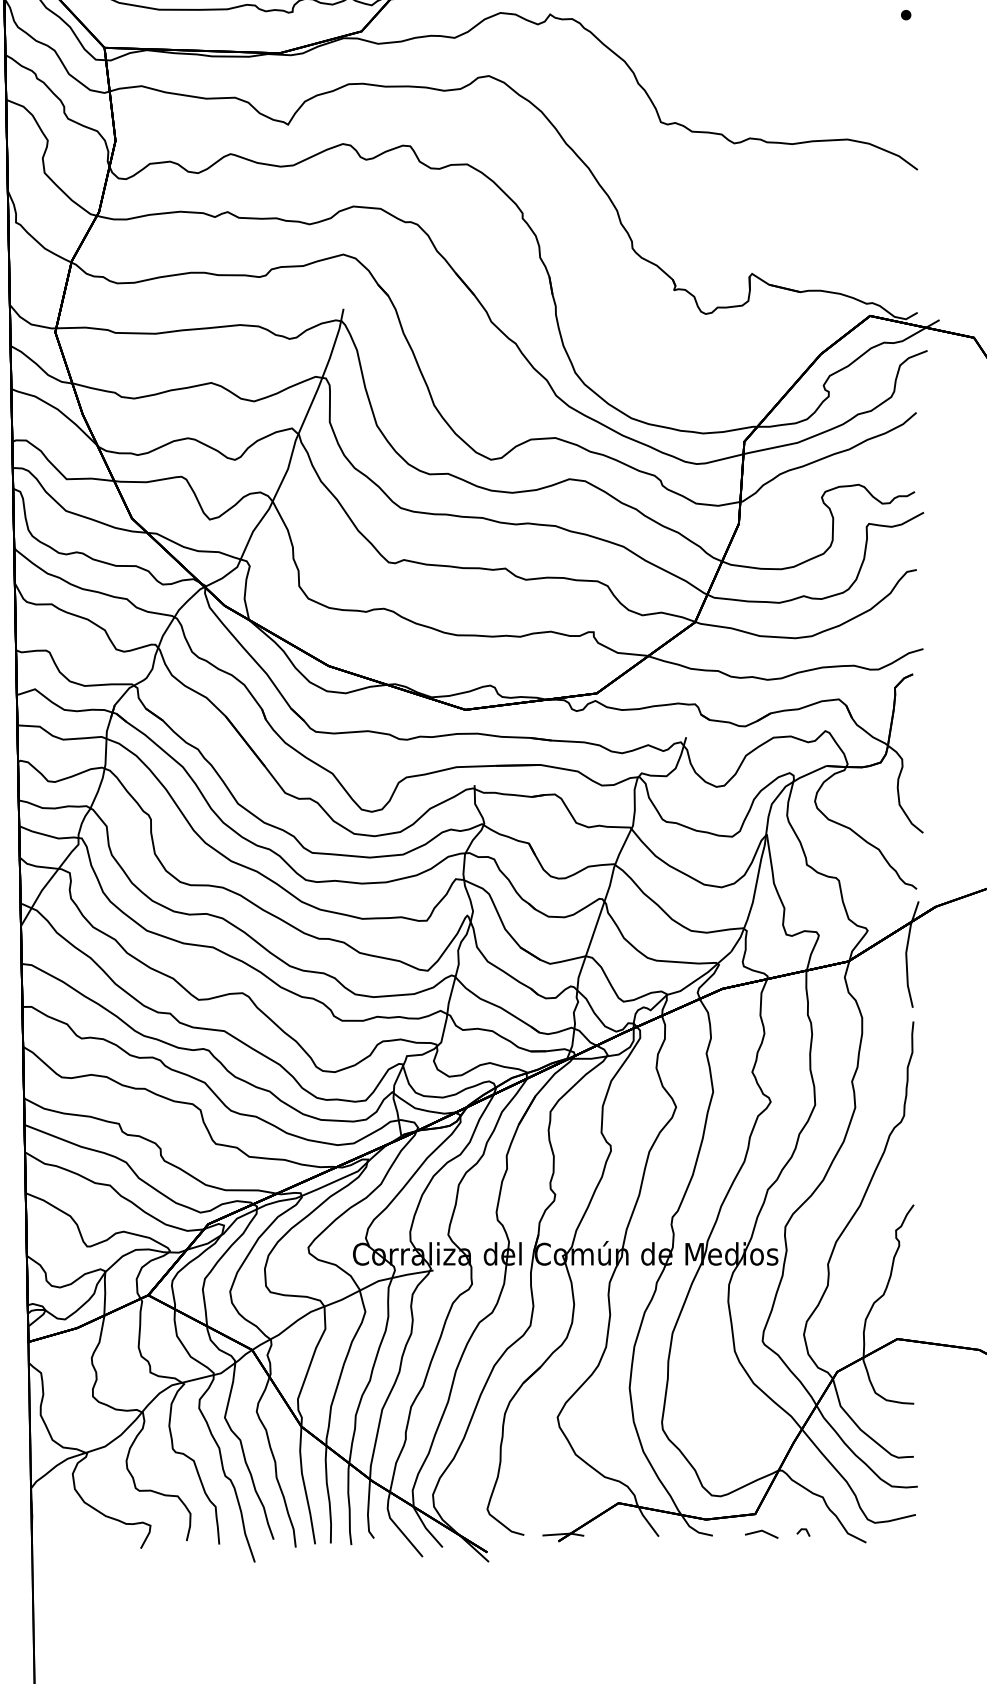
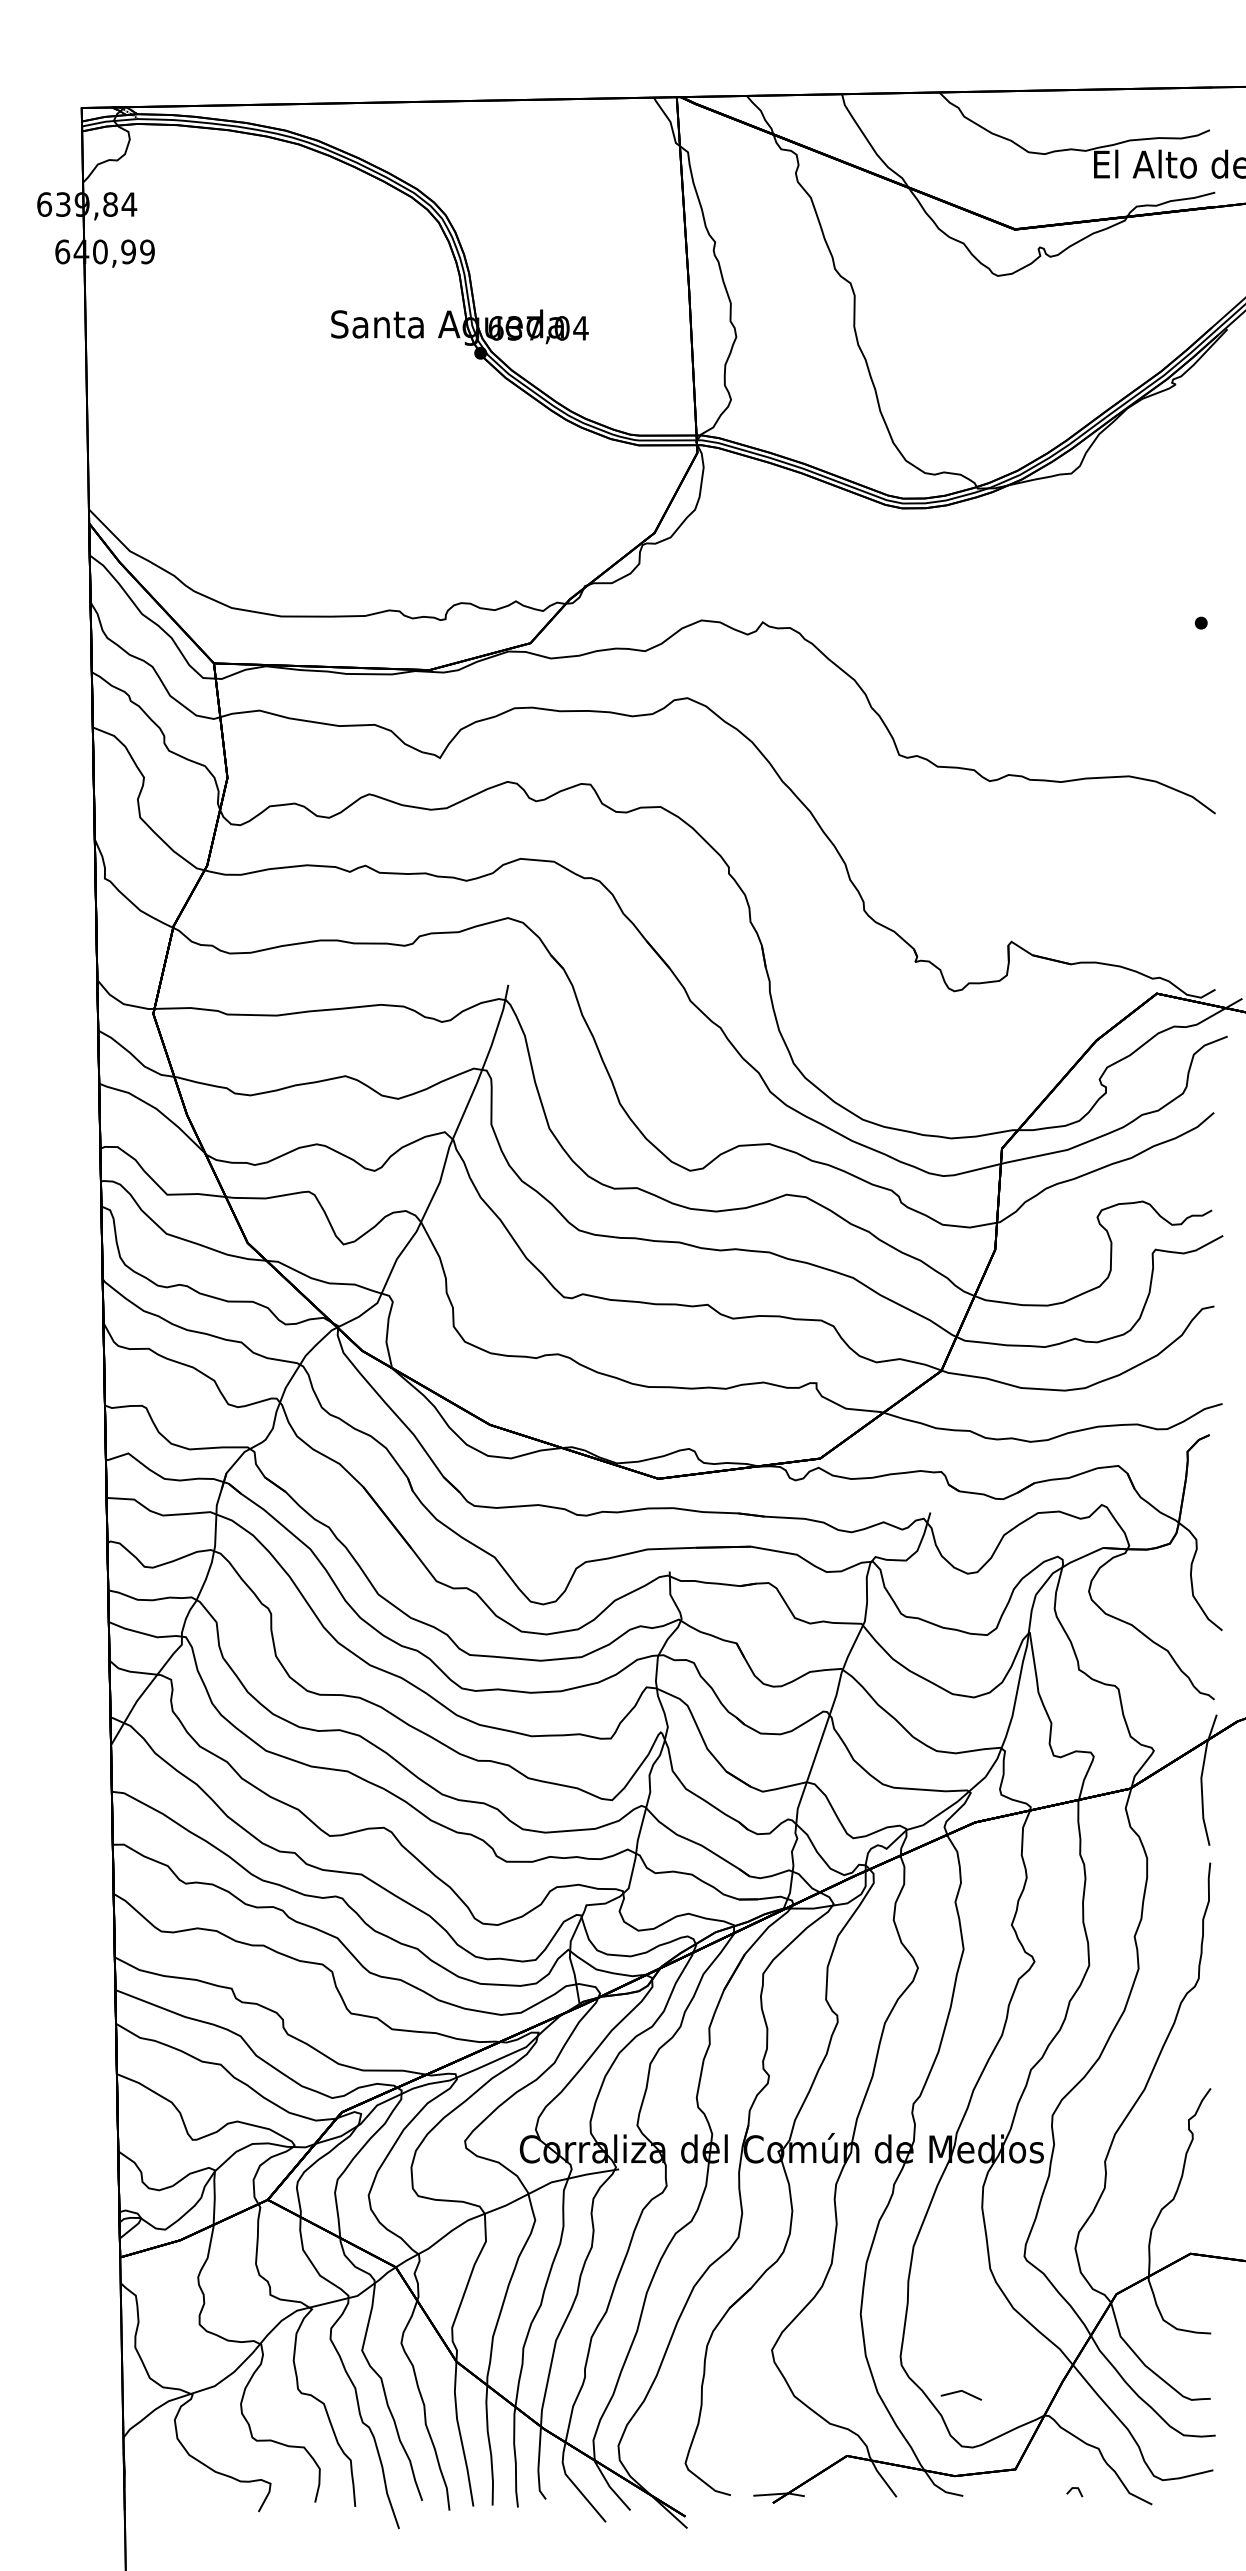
line: (762, 1532) -> (962, 2392), moved

